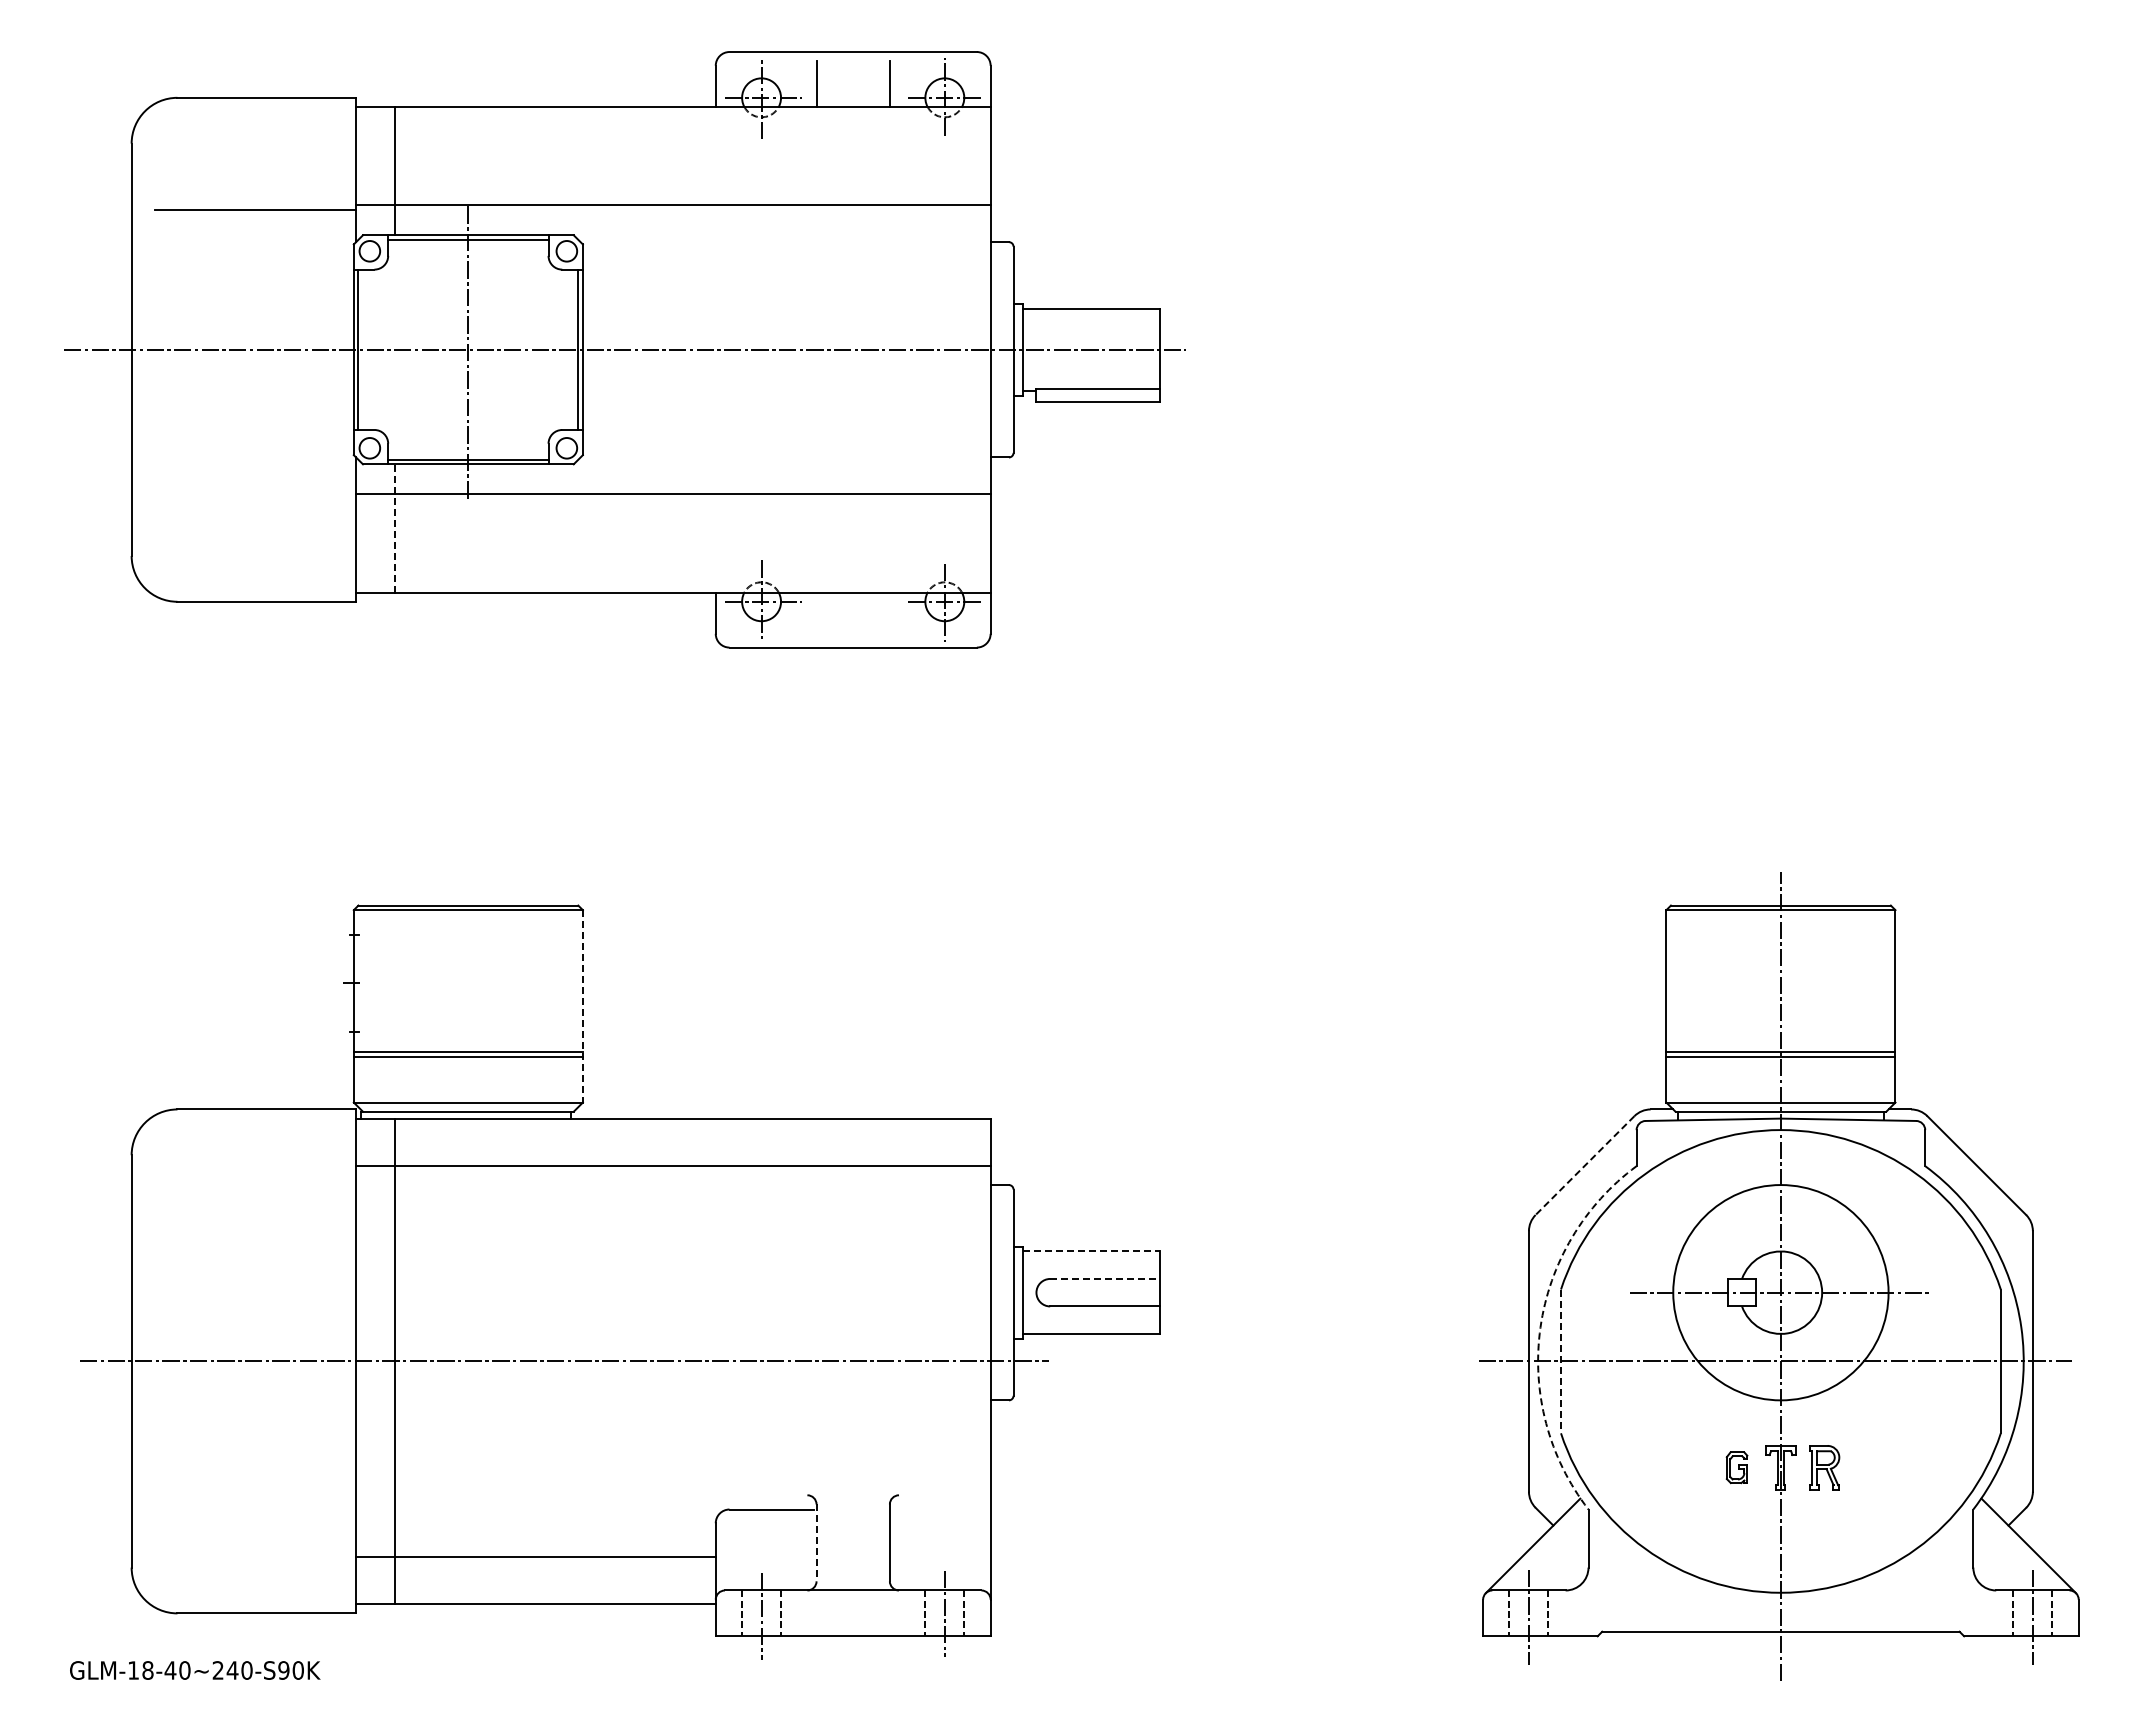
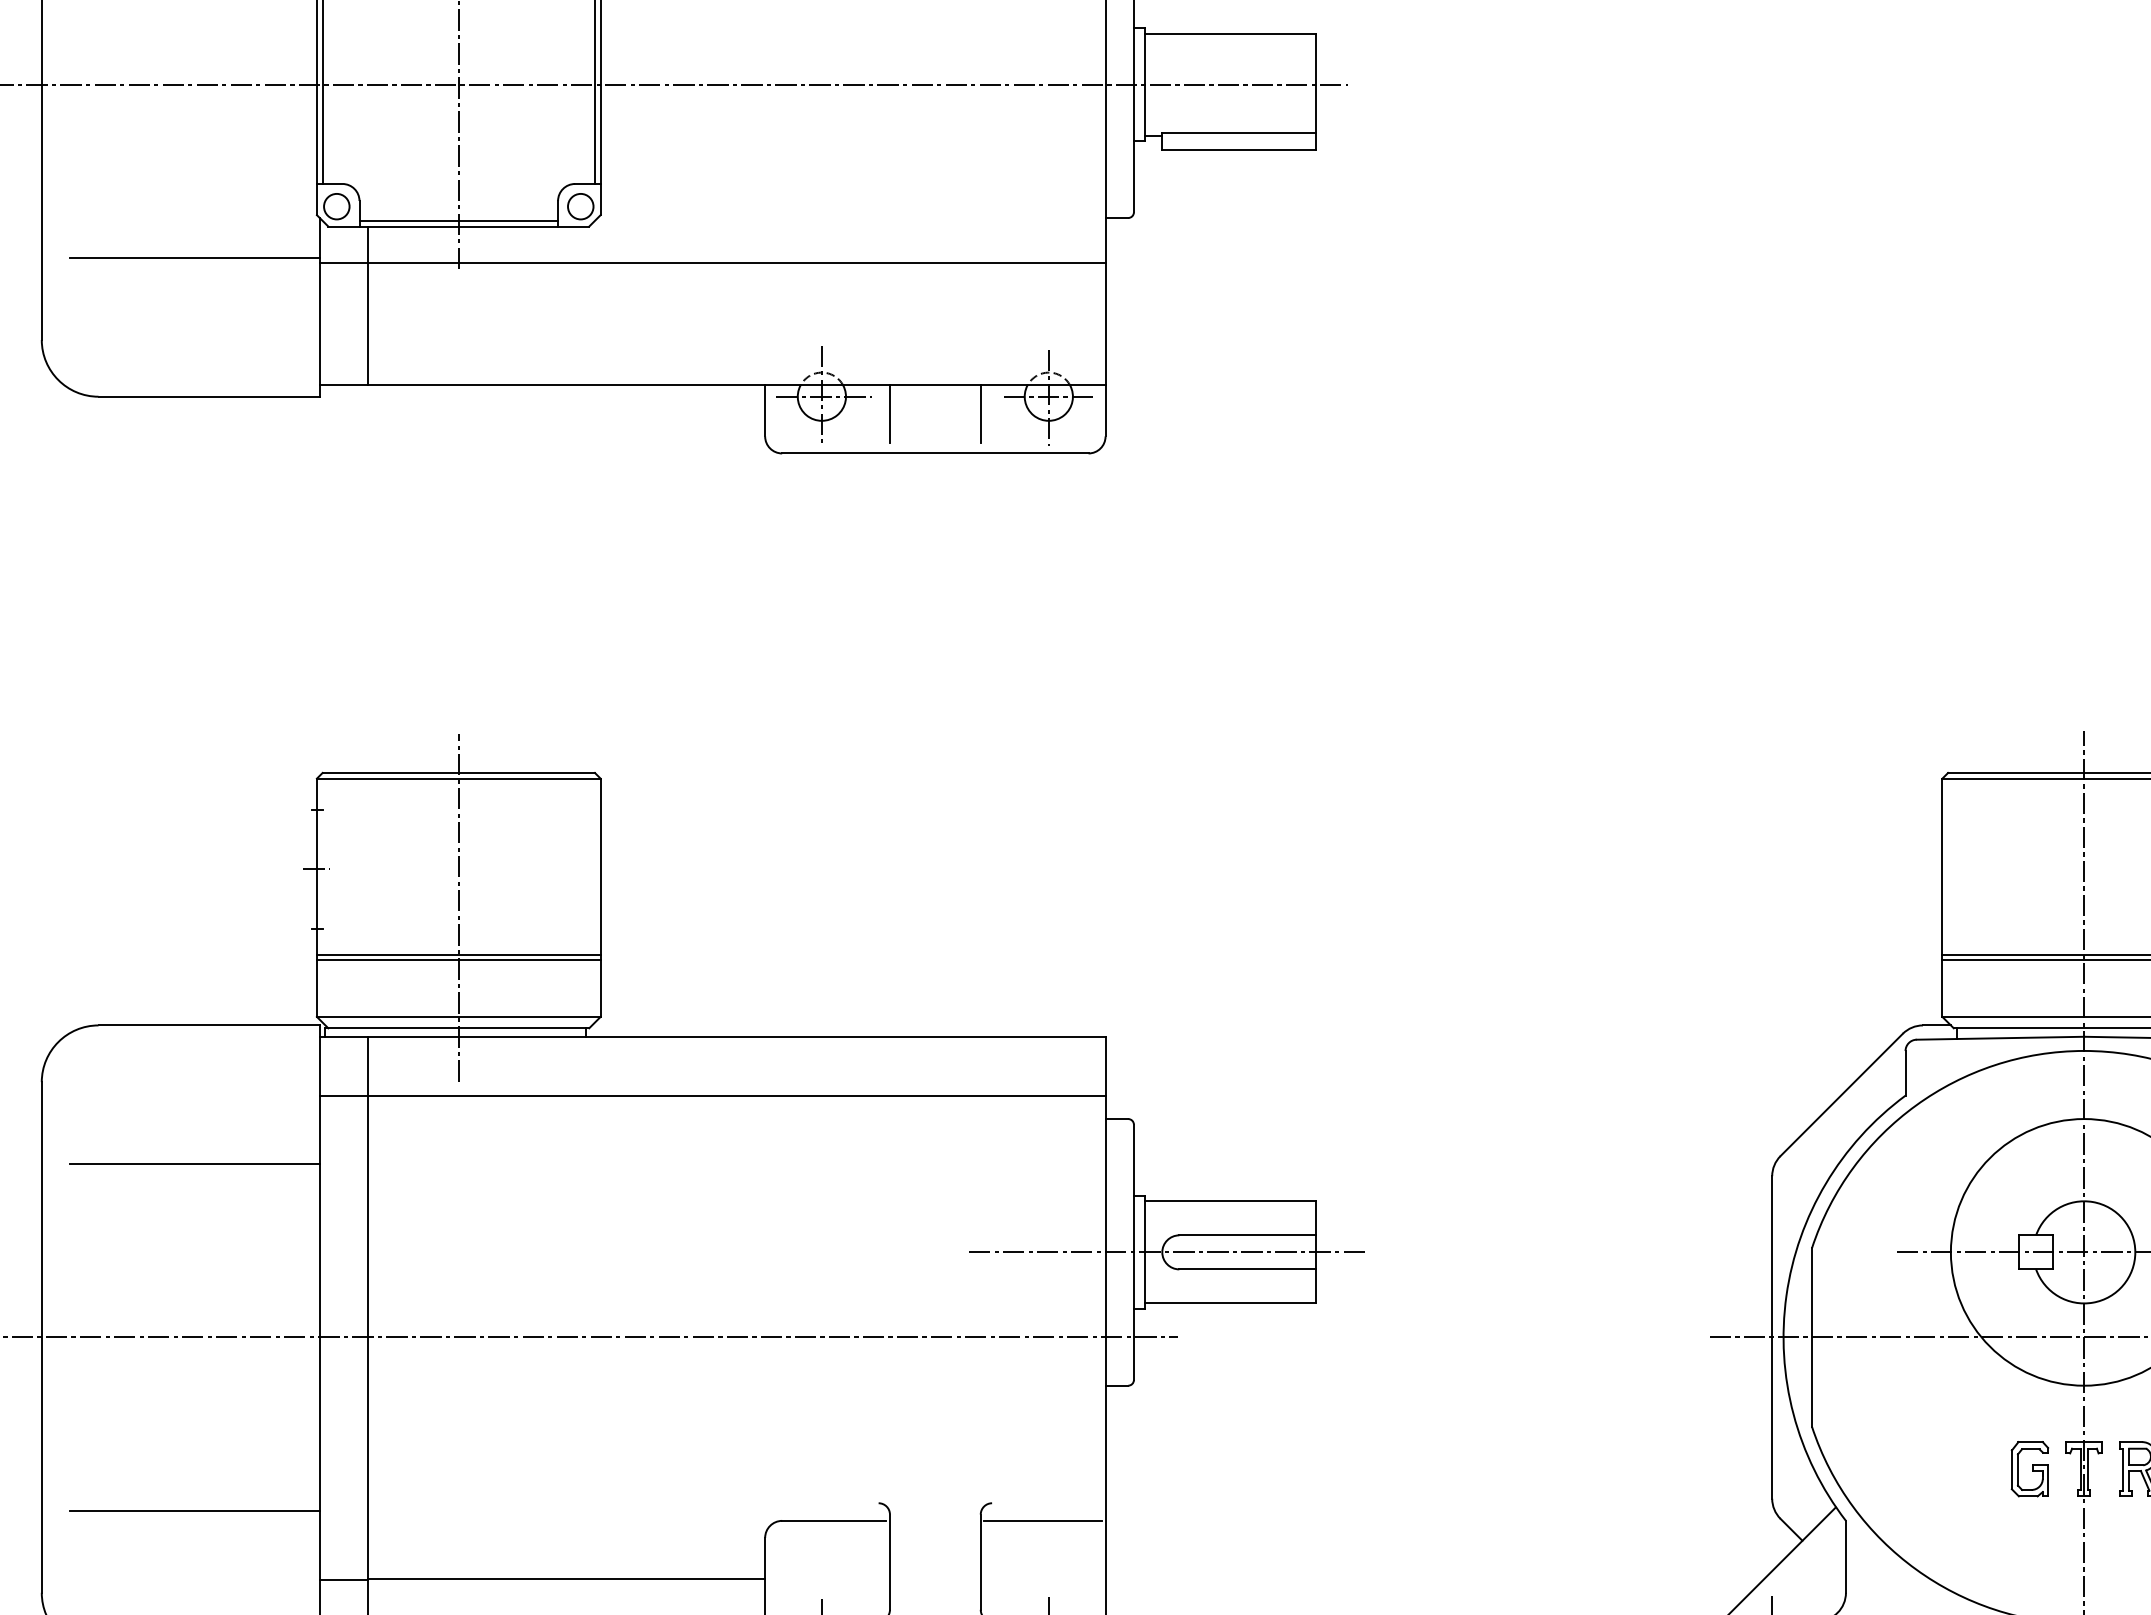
line: (255, 489) -> (195, 257), added
line: (395, 527) -> (368, 304), dashed -> solid
line: (816, 615) -> (889, 413), added
line: (889, 615) -> (980, 413), added
line: (582, 1006) -> (600, 897), dashed -> solid
line: (468, 1013) -> (458, 906), added
line: (1585, 1165) -> (1842, 1094), dashed -> solid
line: (255, 1221) -> (195, 1164), added
line: (1091, 1251) -> (1230, 1201), dashed -> solid
line: (1105, 1278) -> (1247, 1234), dashed -> solid
line: (1040, 1292) -> (1167, 1252), added
arc: (1540, 1327) -> (1786, 1295), dashed -> solid
line: (1561, 1361) -> (1812, 1337), dashed -> solid
part: (1736, 1467) -> (2029, 1468), size x1.43
line: (255, 1501) -> (195, 1510), added
line: (939, 1509) -> (1042, 1520), added
line: (816, 1543) -> (889, 1562), dashed -> solid

